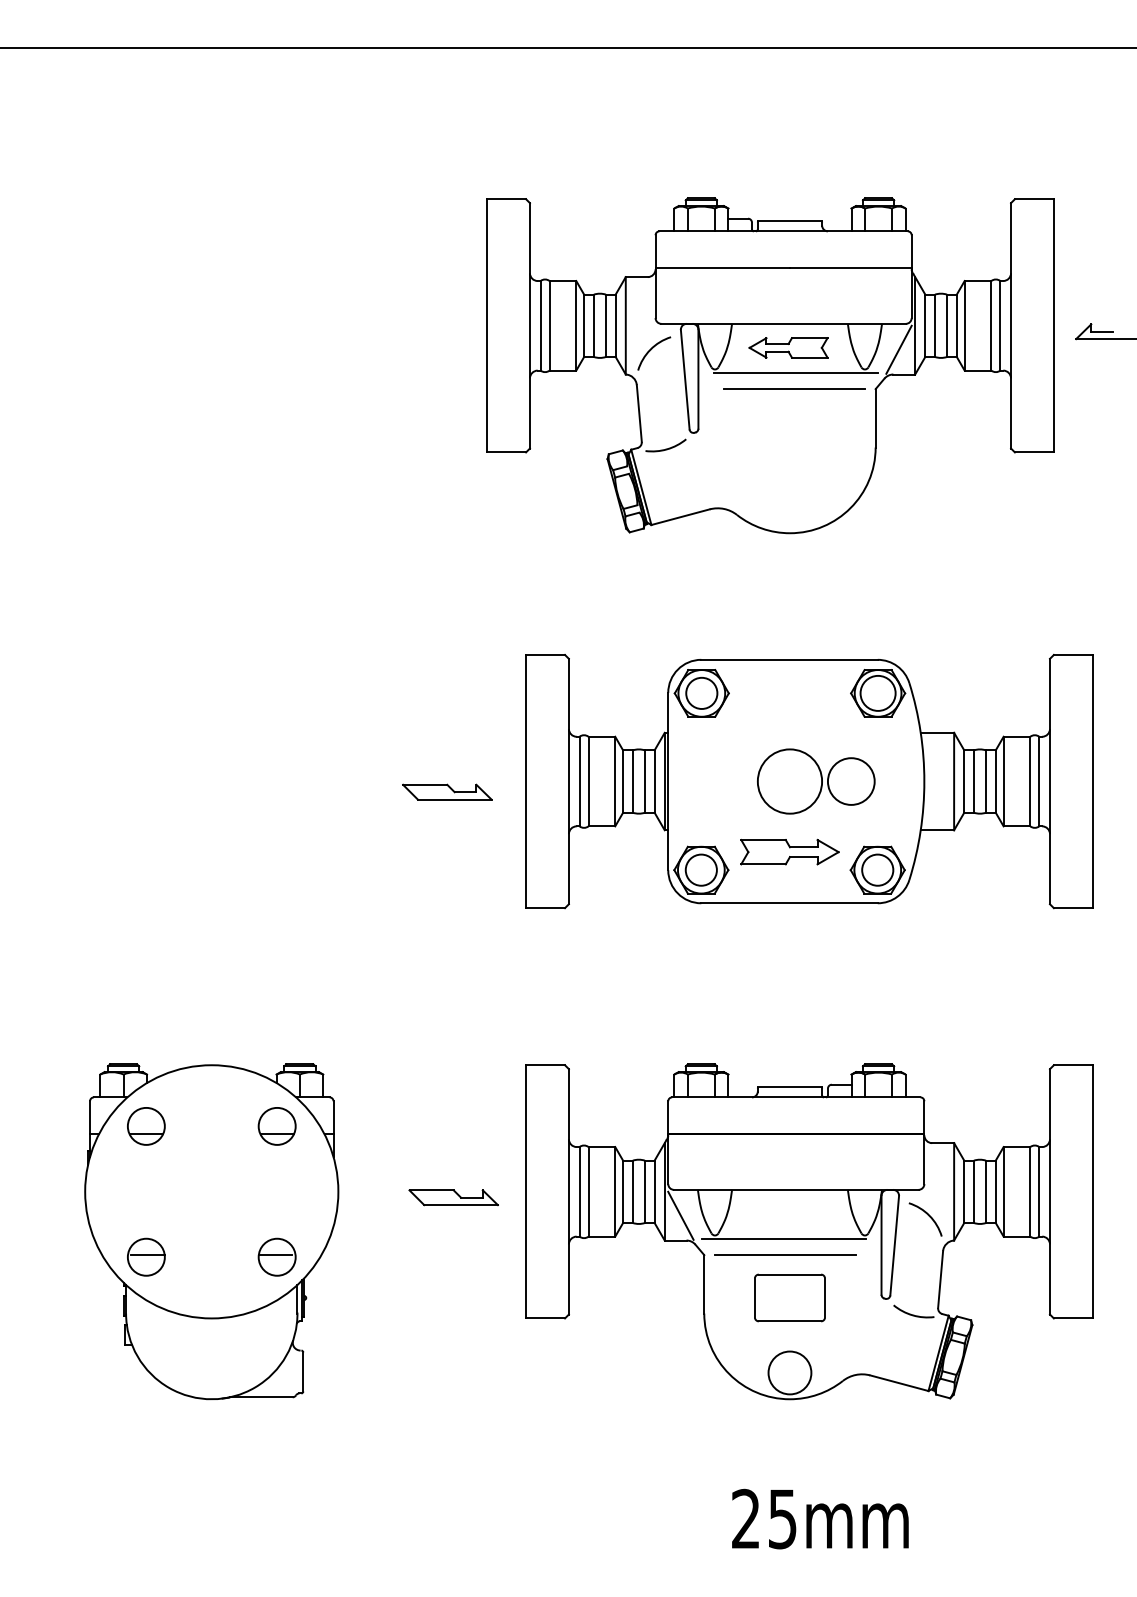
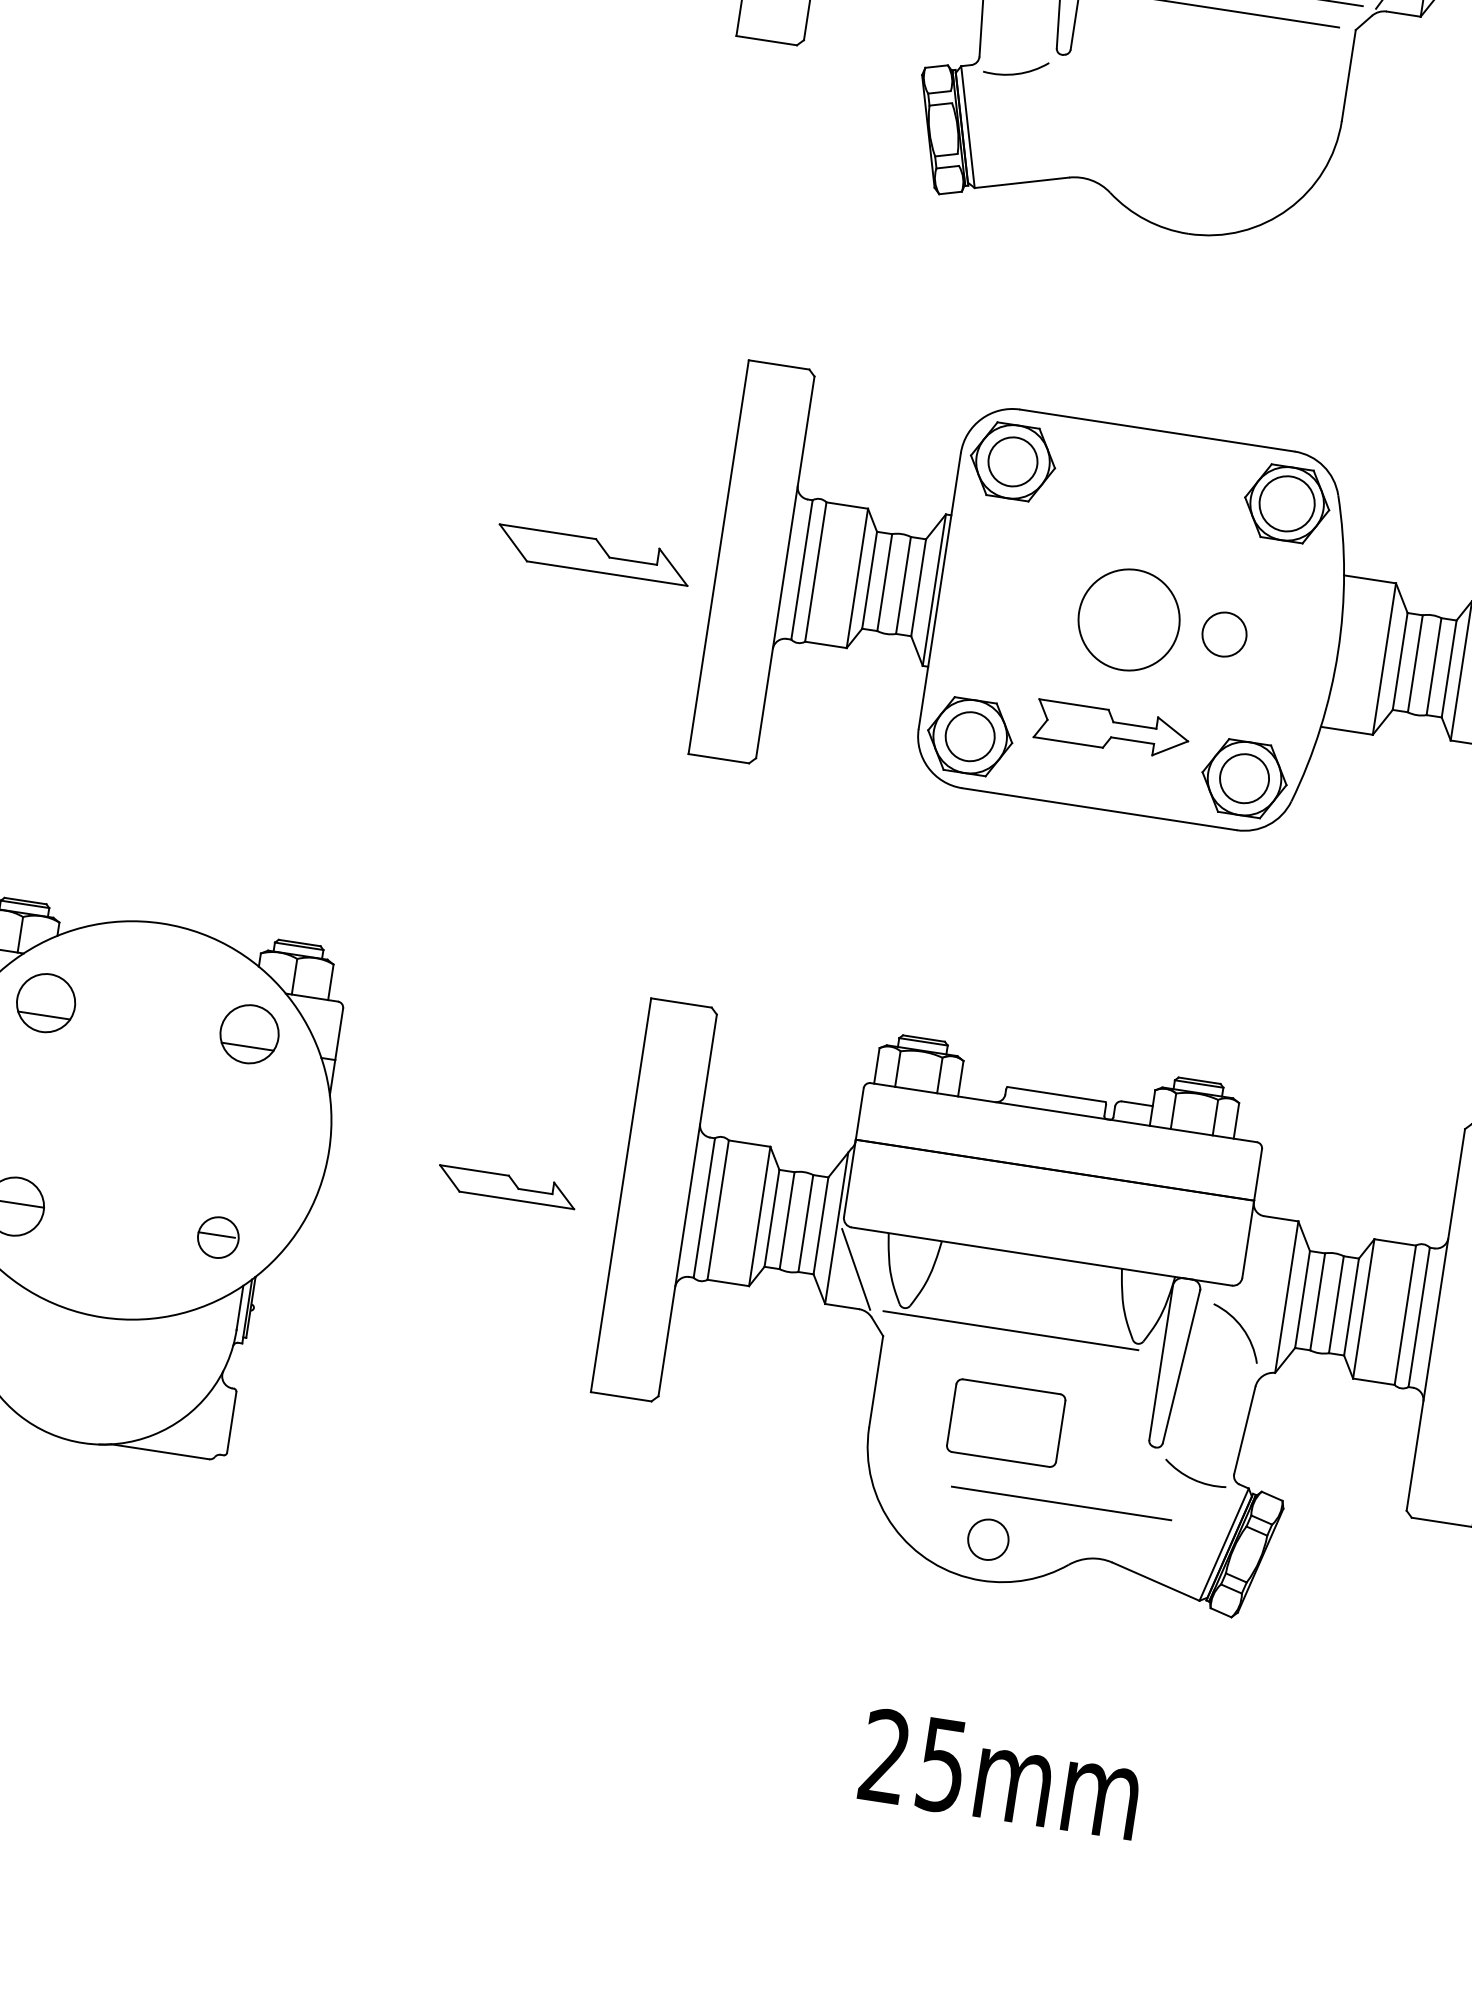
circle: (850, 781) -> (1223, 634), size x0.6
part: (447, 791) -> (594, 553), size x1.4
line: (785, 1254) -> (1061, 1502), moved
part: (276, 1256) -> (217, 1236), size x0.7
circle: (789, 1372) -> (987, 1538), size x0.6

